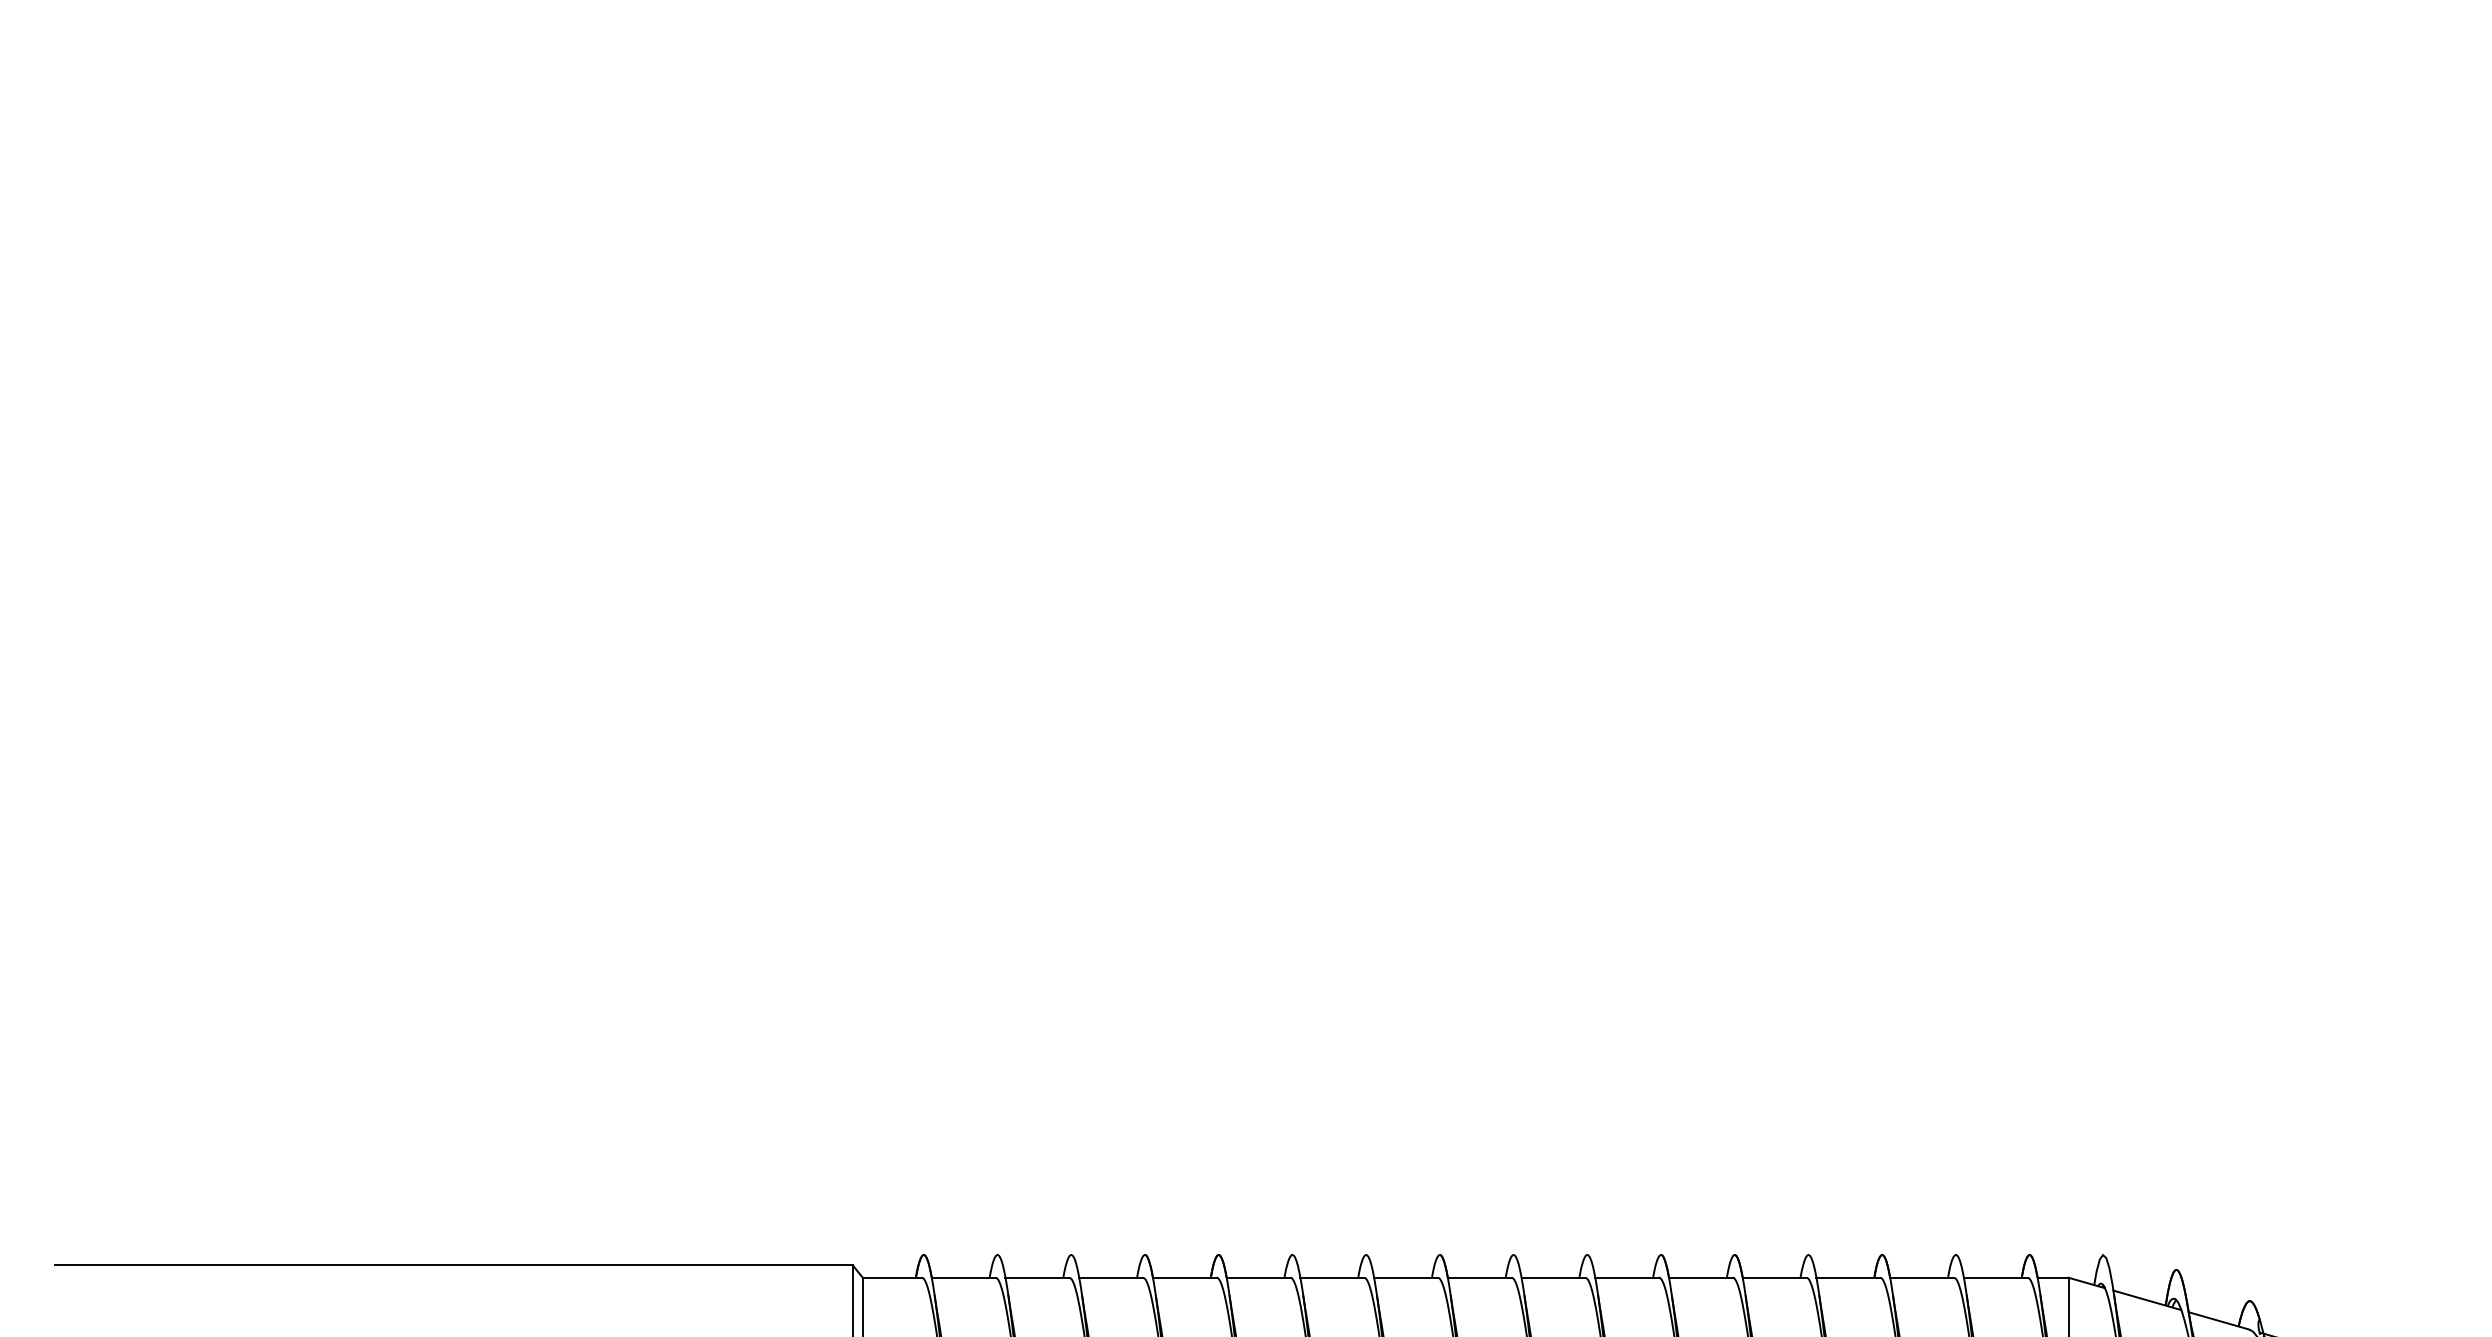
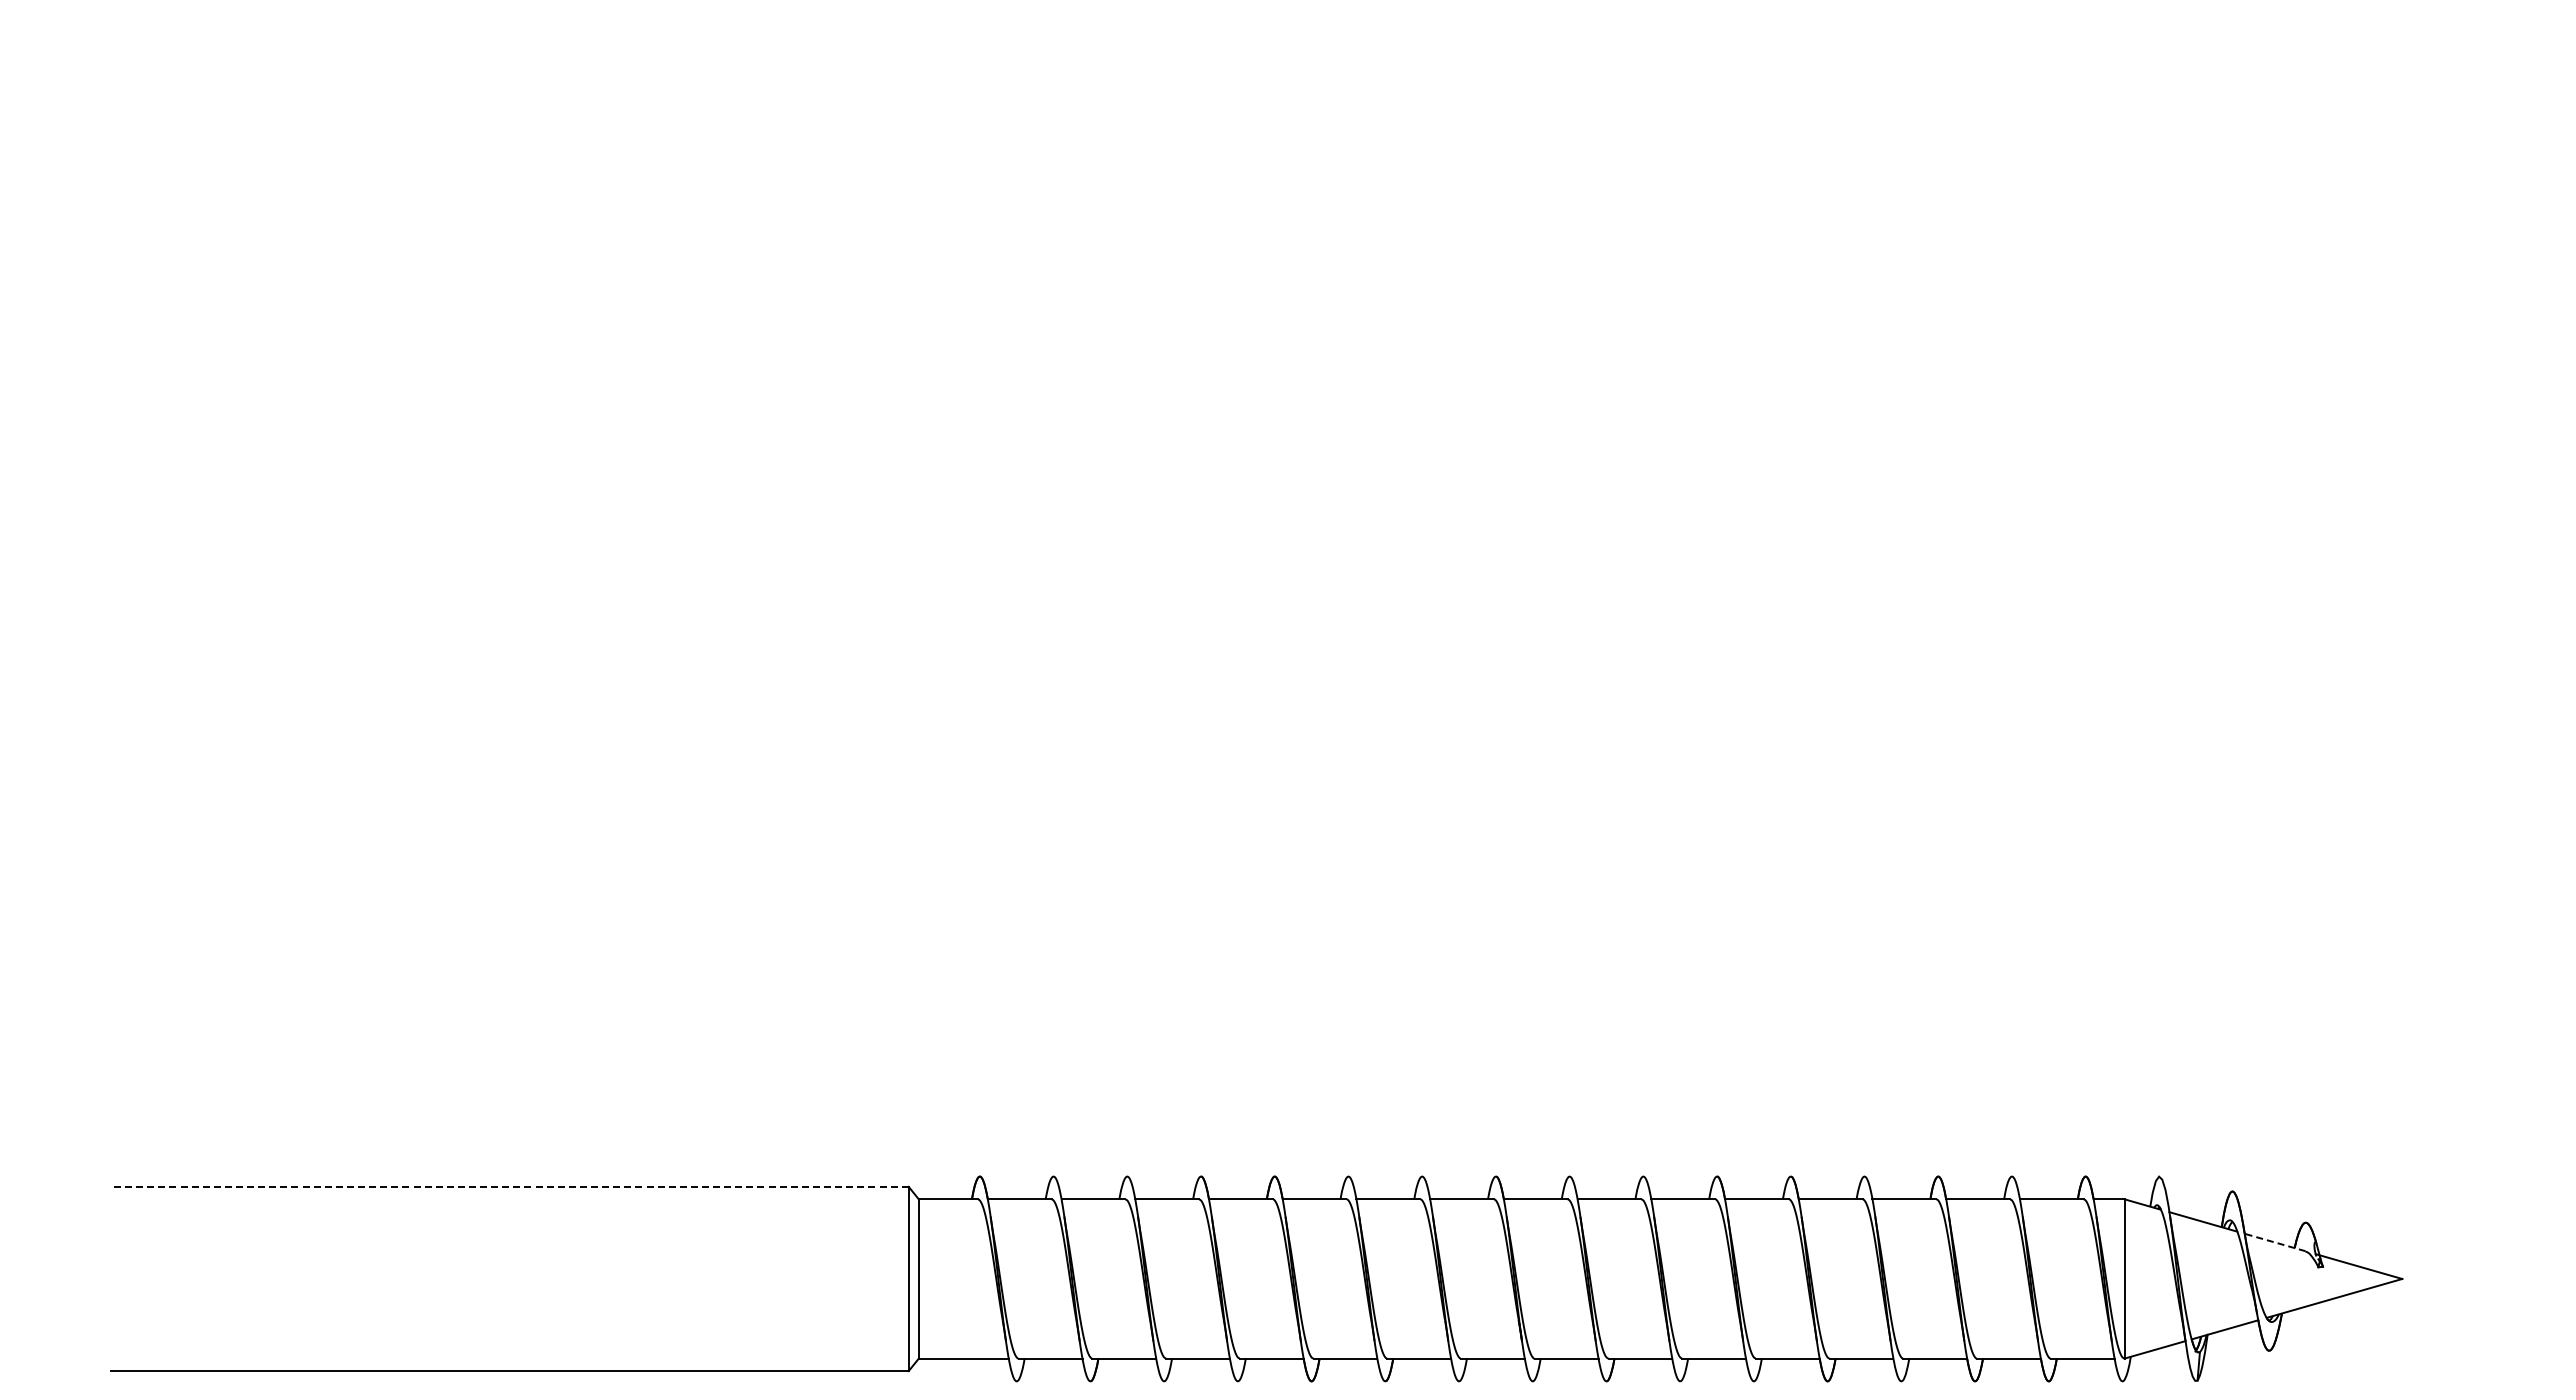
line: (453, 1264) -> (509, 1186), solid -> dashed
line: (2219, 1320) -> (2275, 1242), solid -> dashed

